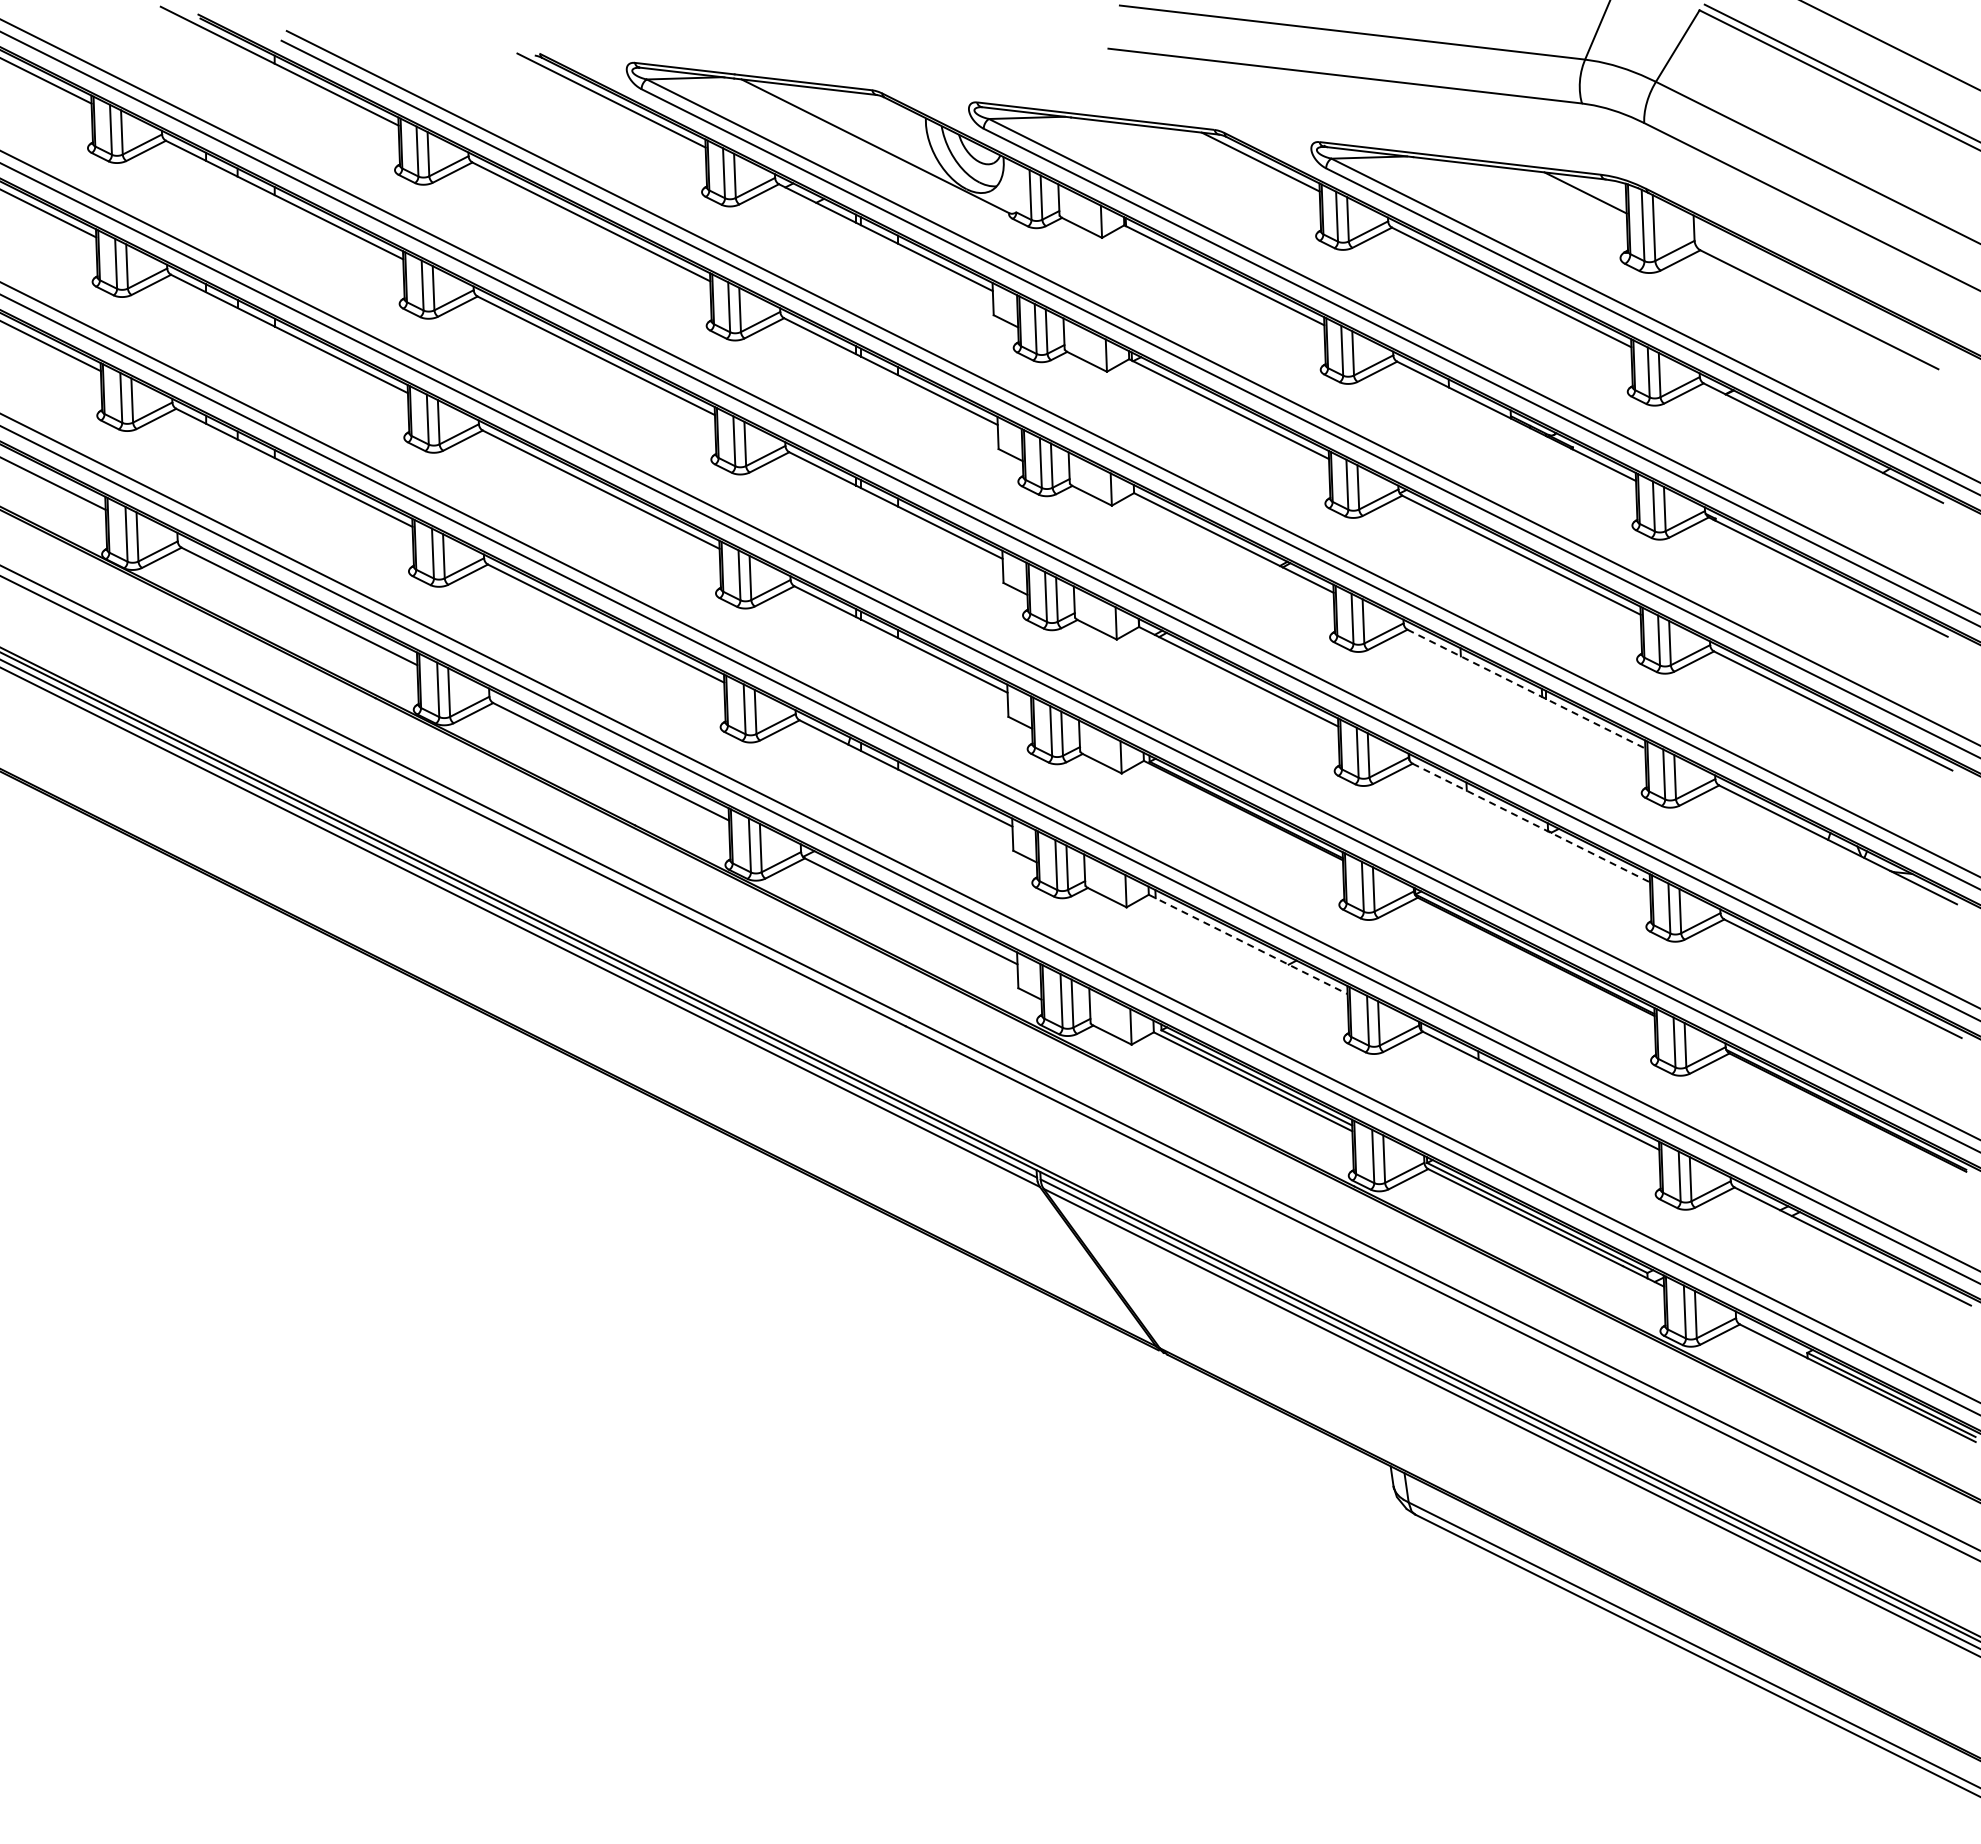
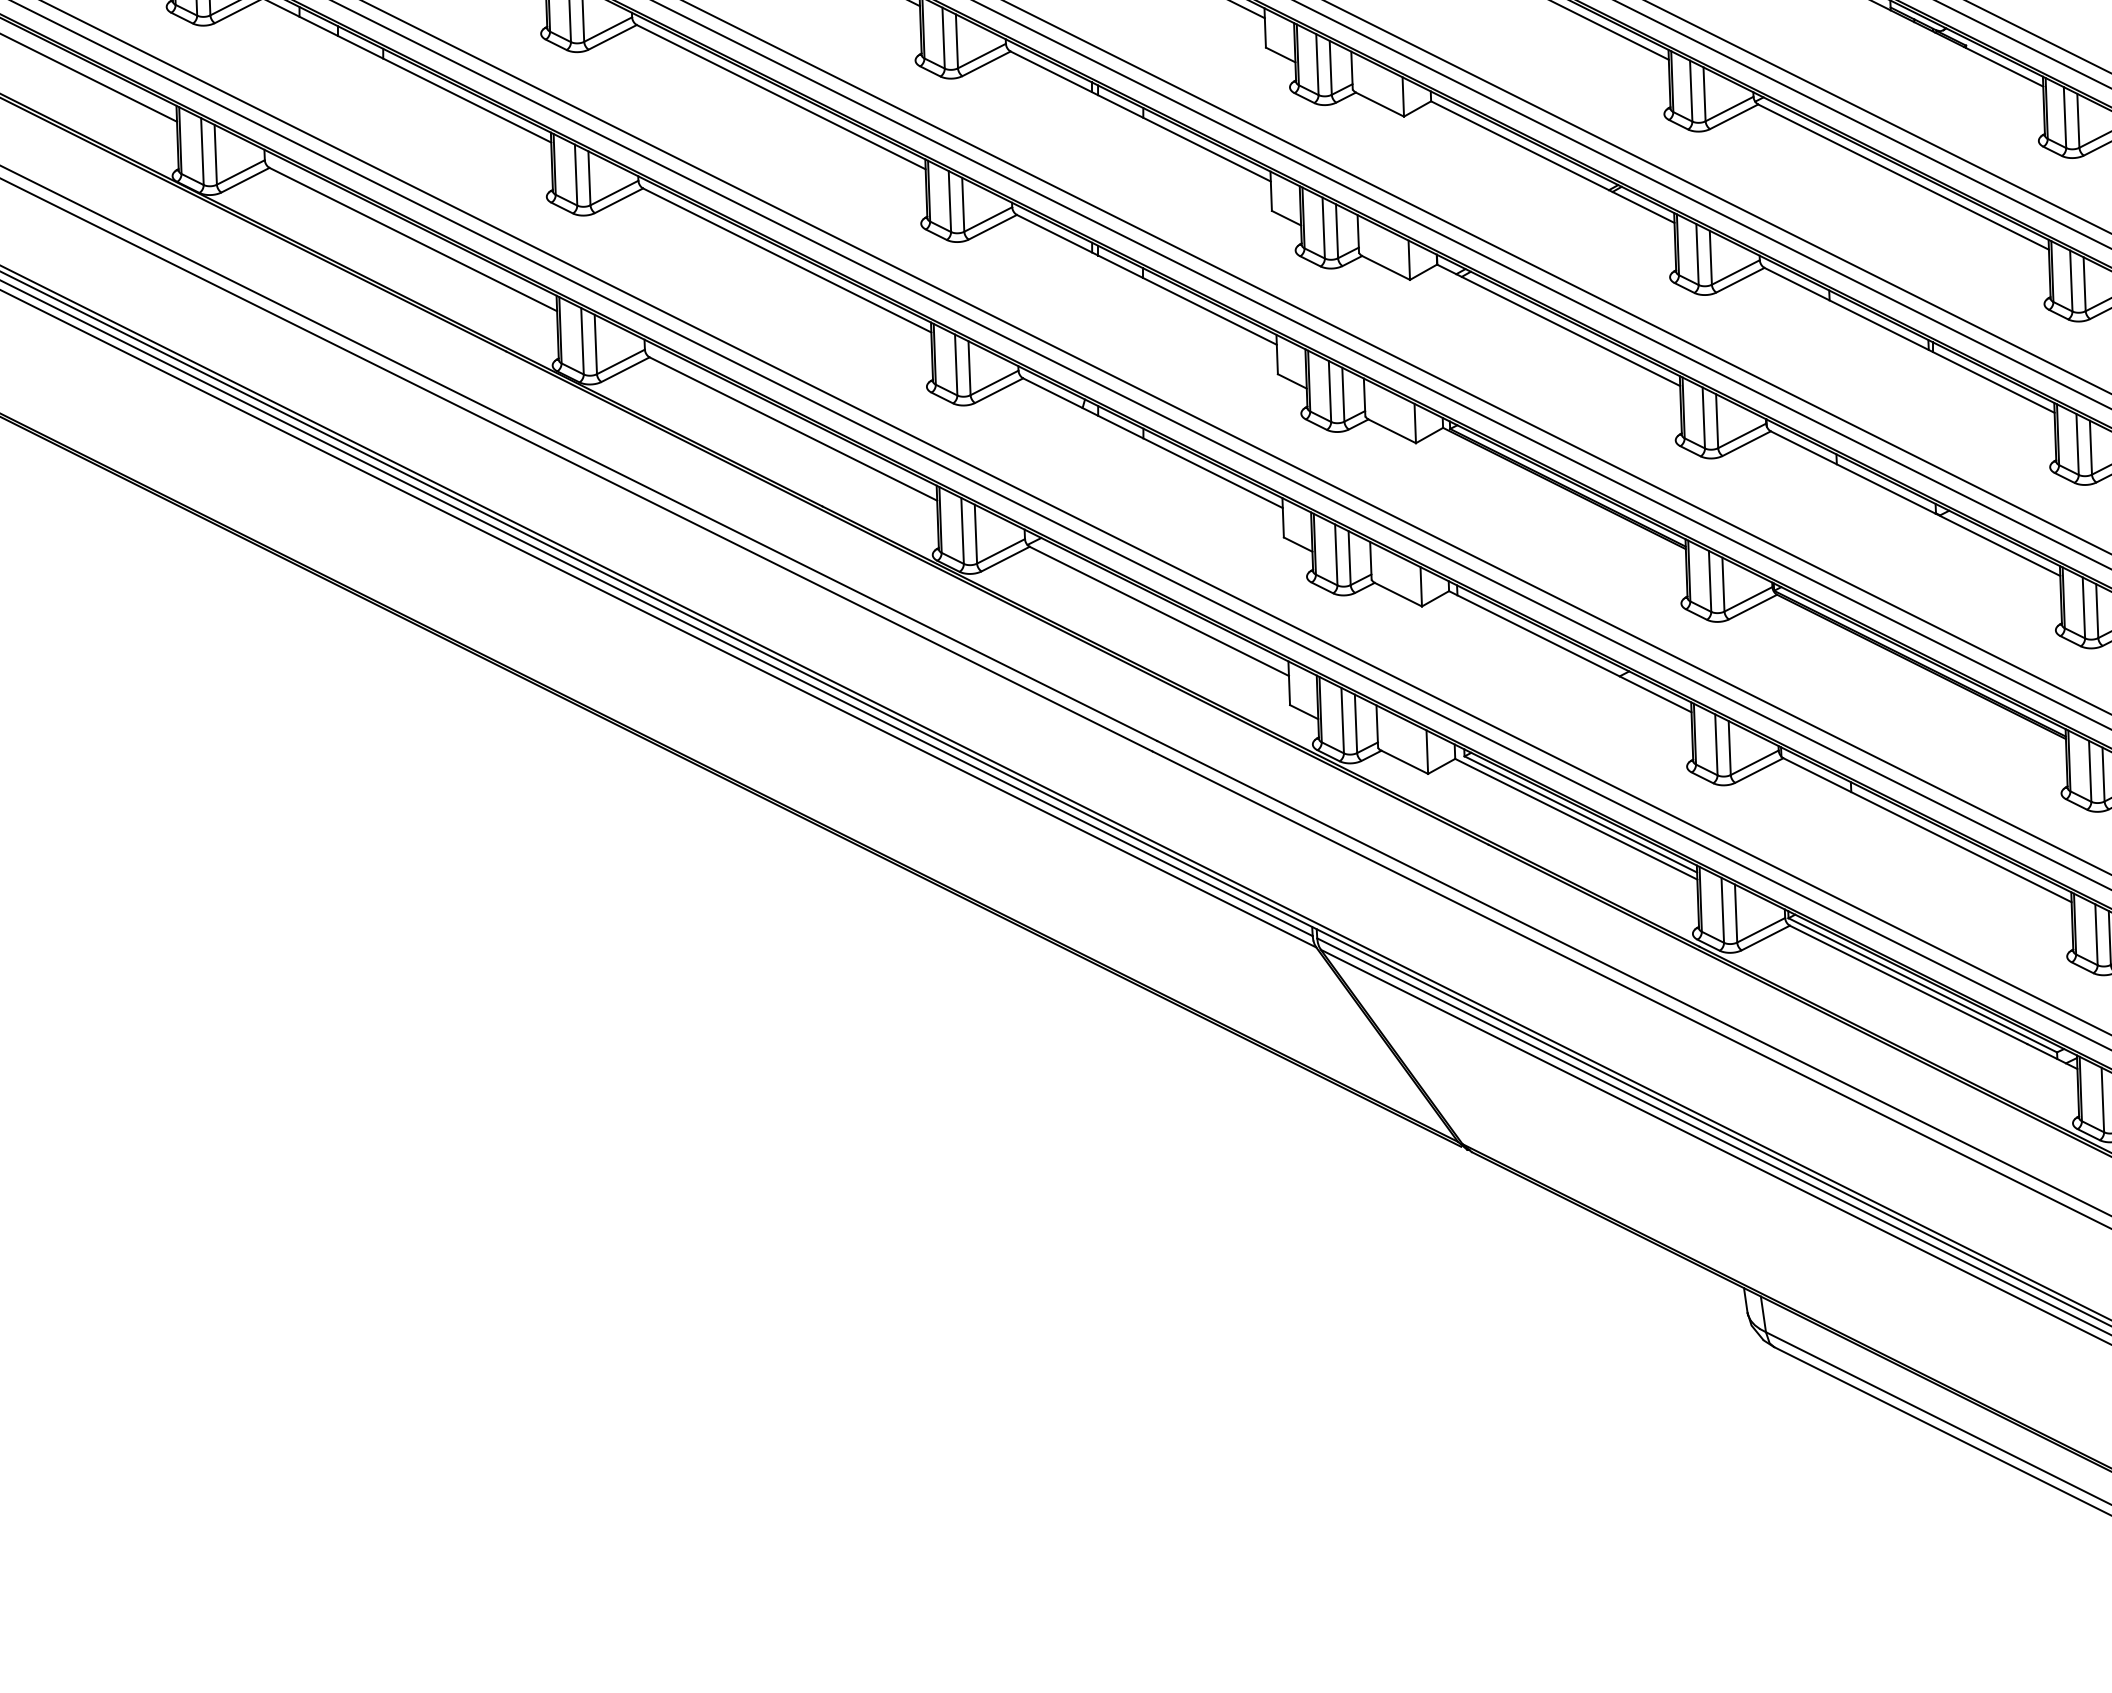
line: (1526, 689) -> (1909, 340), dashed -> solid
line: (1531, 823) -> (1915, 504), dashed -> solid
line: (1248, 944) -> (1570, 651), dashed -> solid

